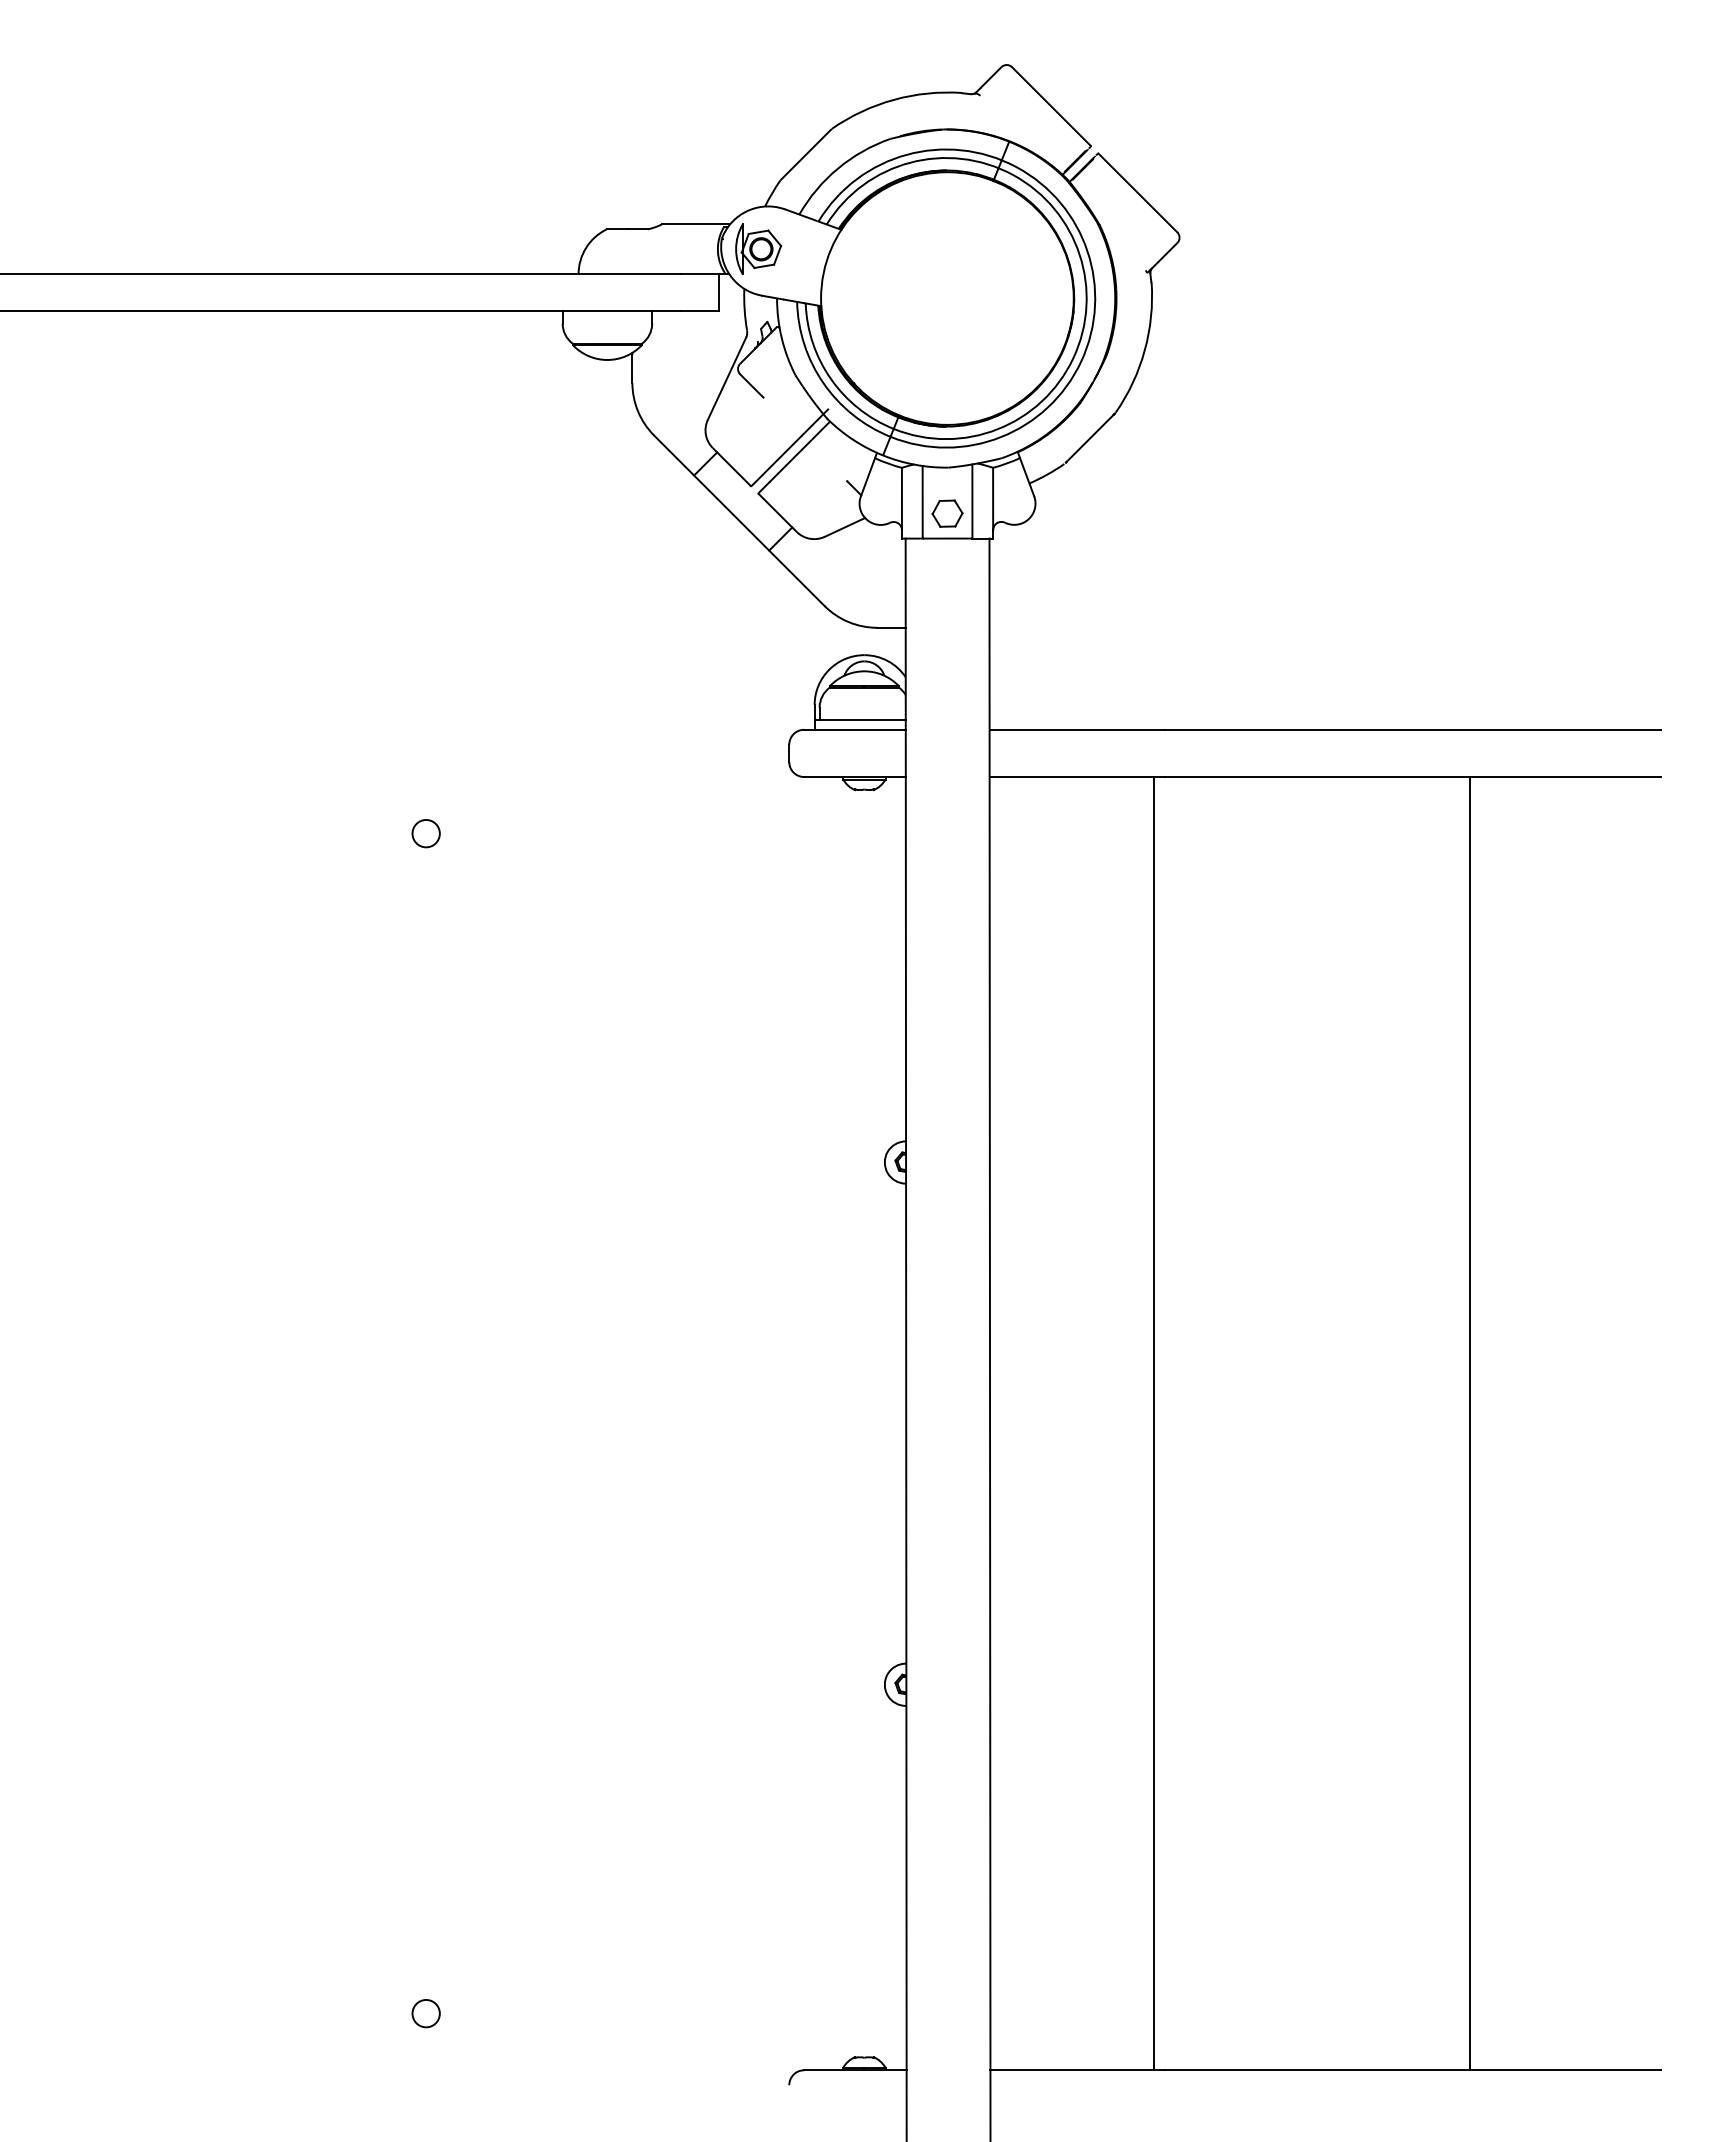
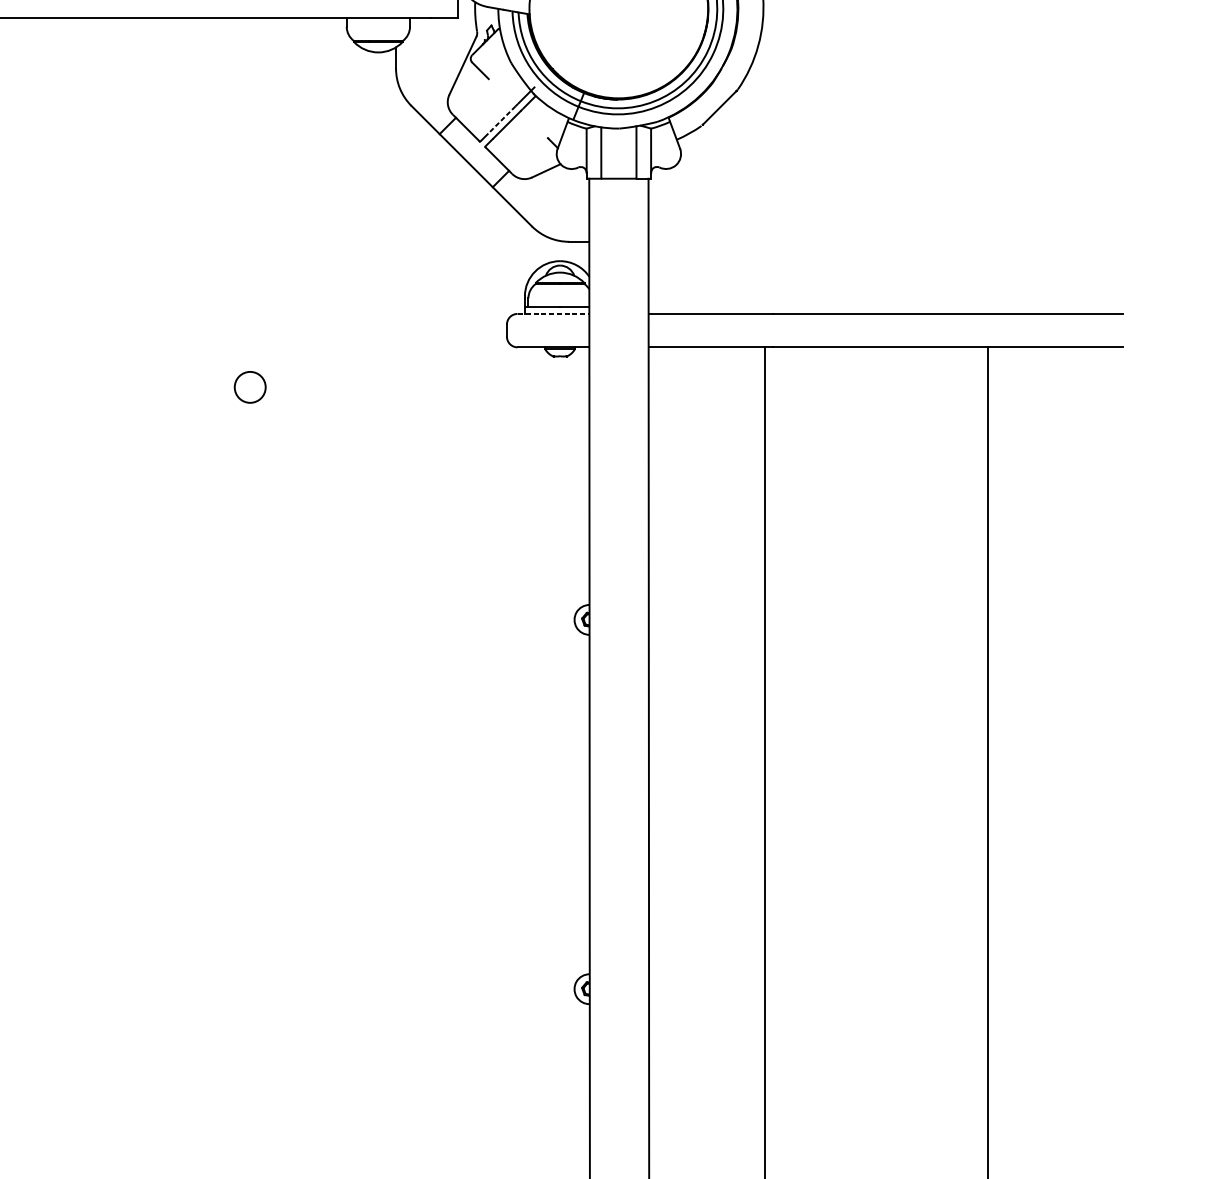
line: (781, 455) -> (501, 119), solid -> dashed
part: (947, 513) -> (618, 160), removed
line: (855, 729) -> (553, 313), solid -> dashed
circle: (425, 833) -> (249, 387), size x1.6

